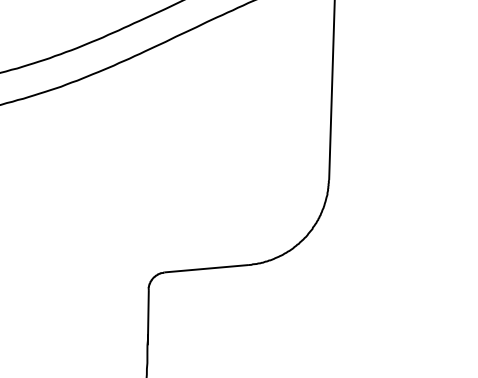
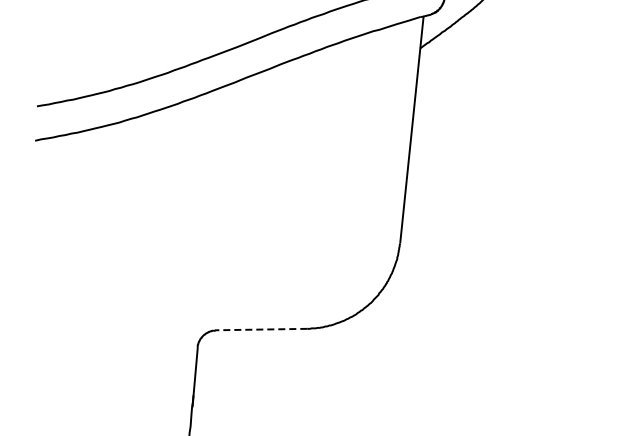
line: (206, 268) -> (261, 329), solid -> dashed

